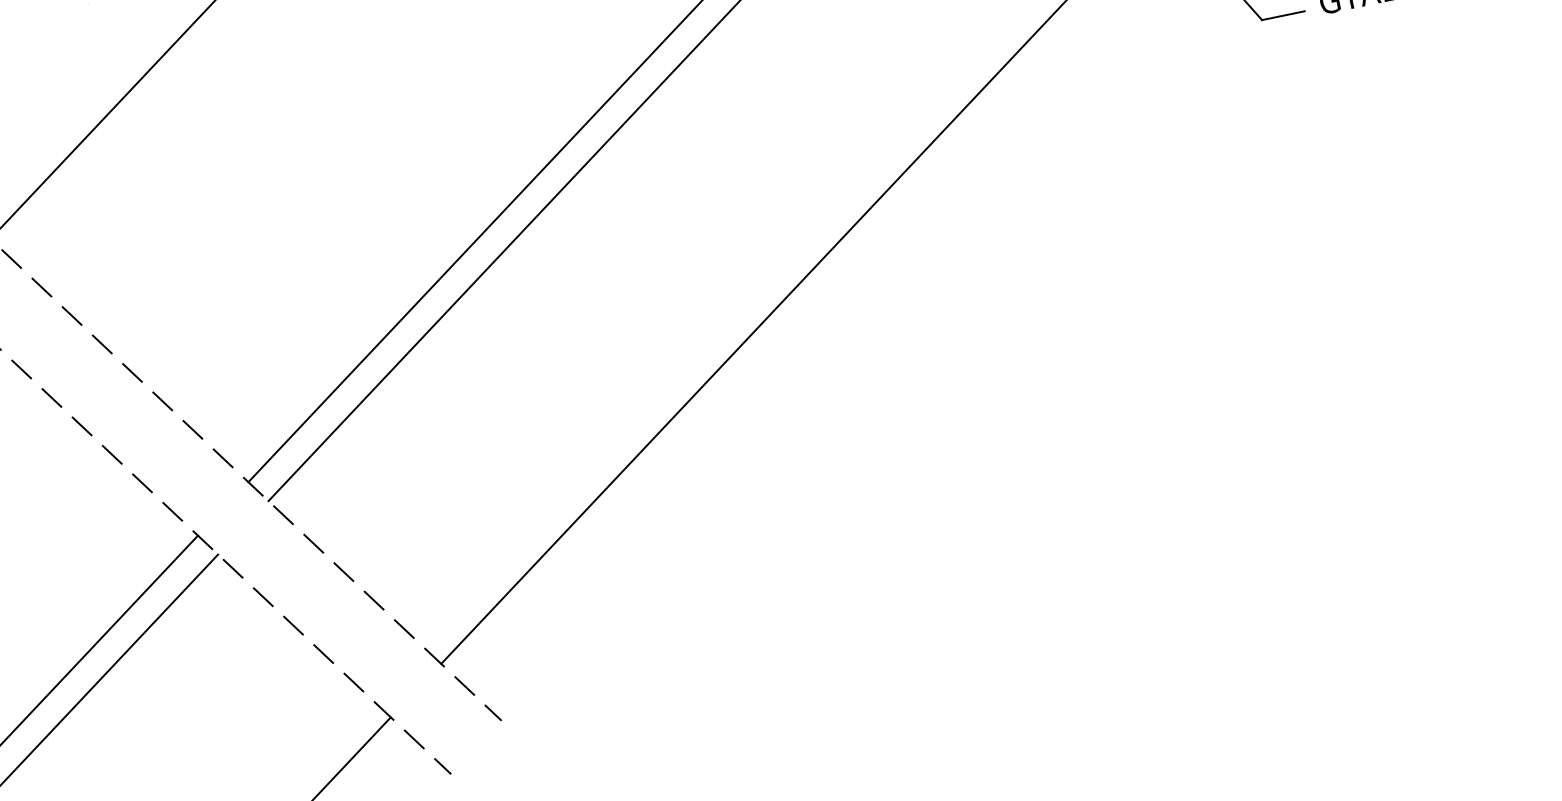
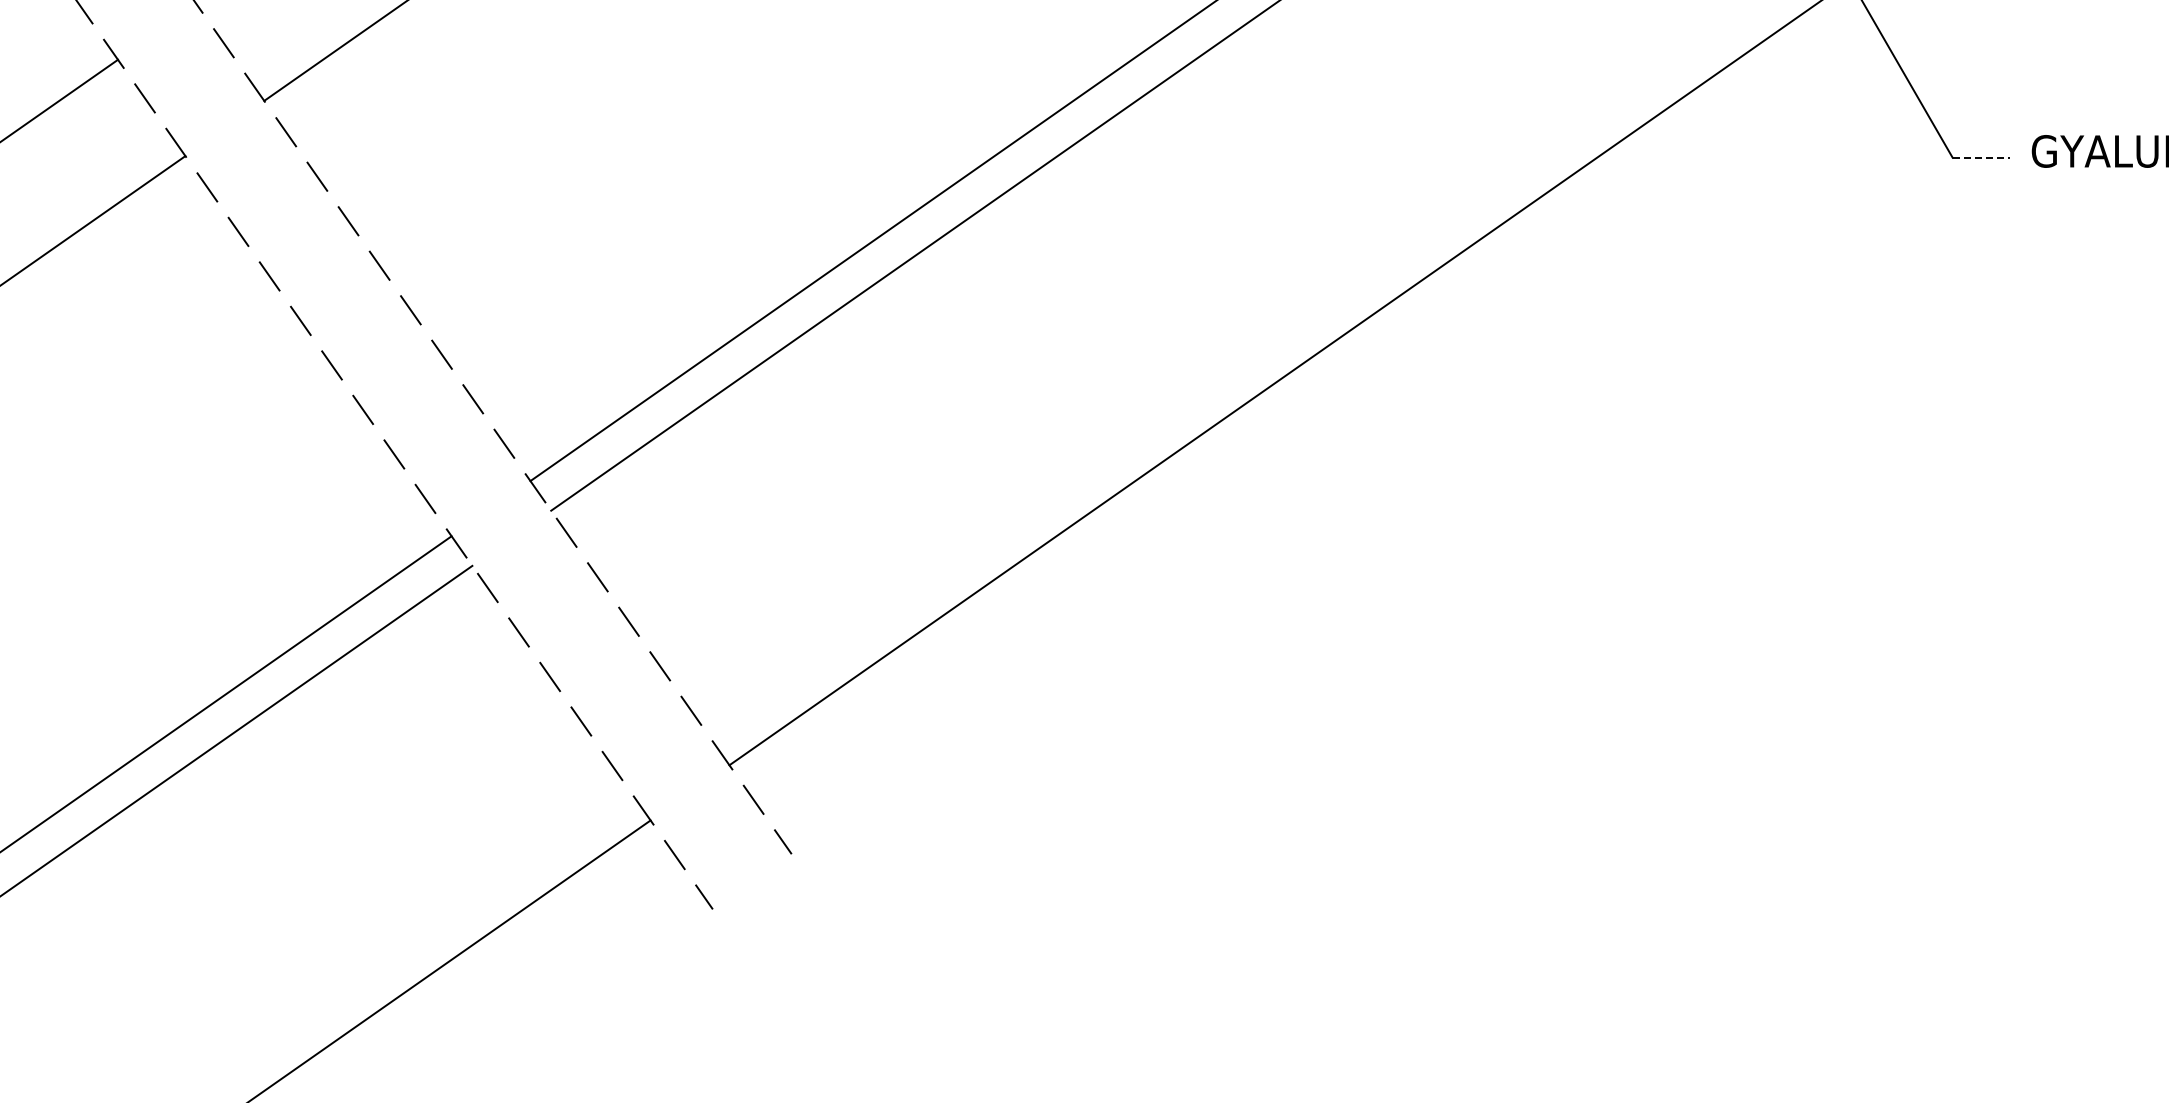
line: (1283, 15) -> (1981, 157), solid -> dashed

